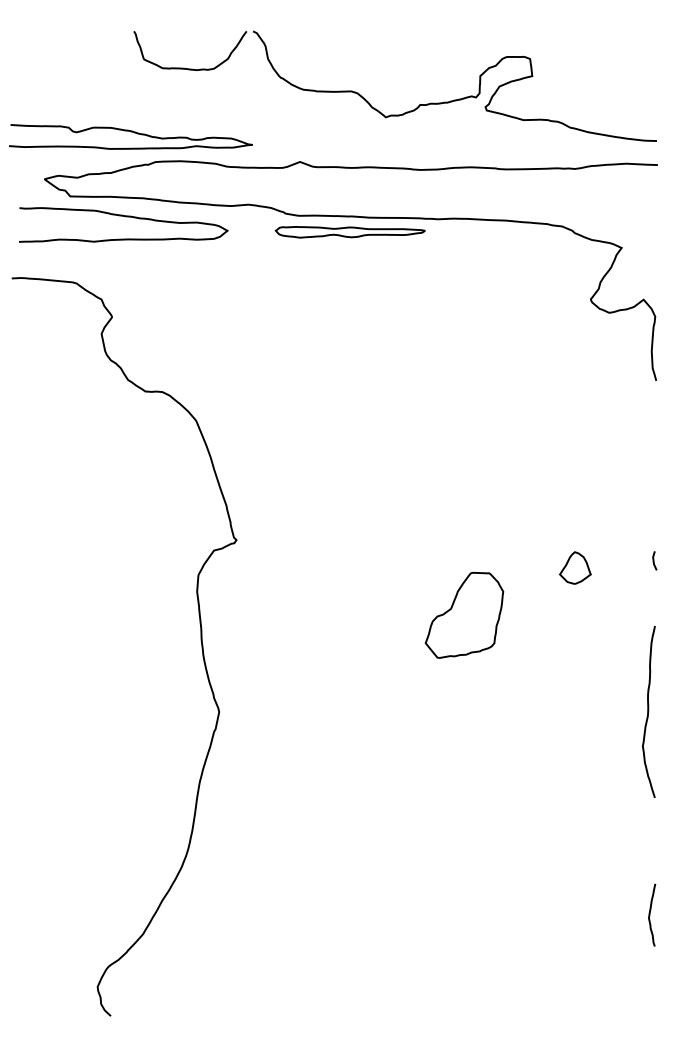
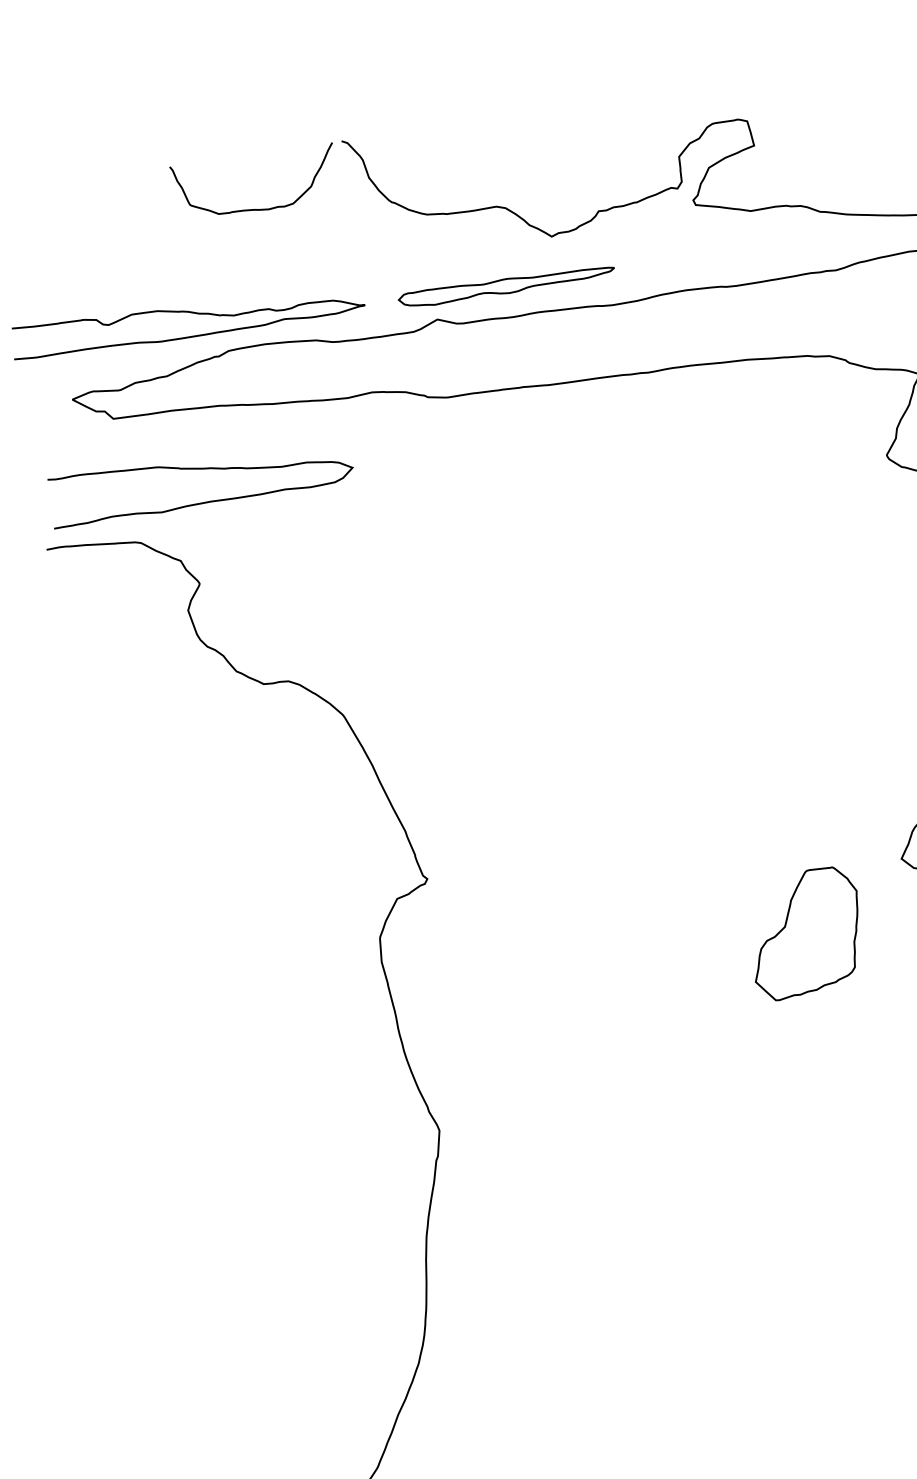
curve: (125, 217) -> (202, 470), moved
part: (349, 232) -> (505, 286), moved
part: (464, 614) -> (805, 932), moved

